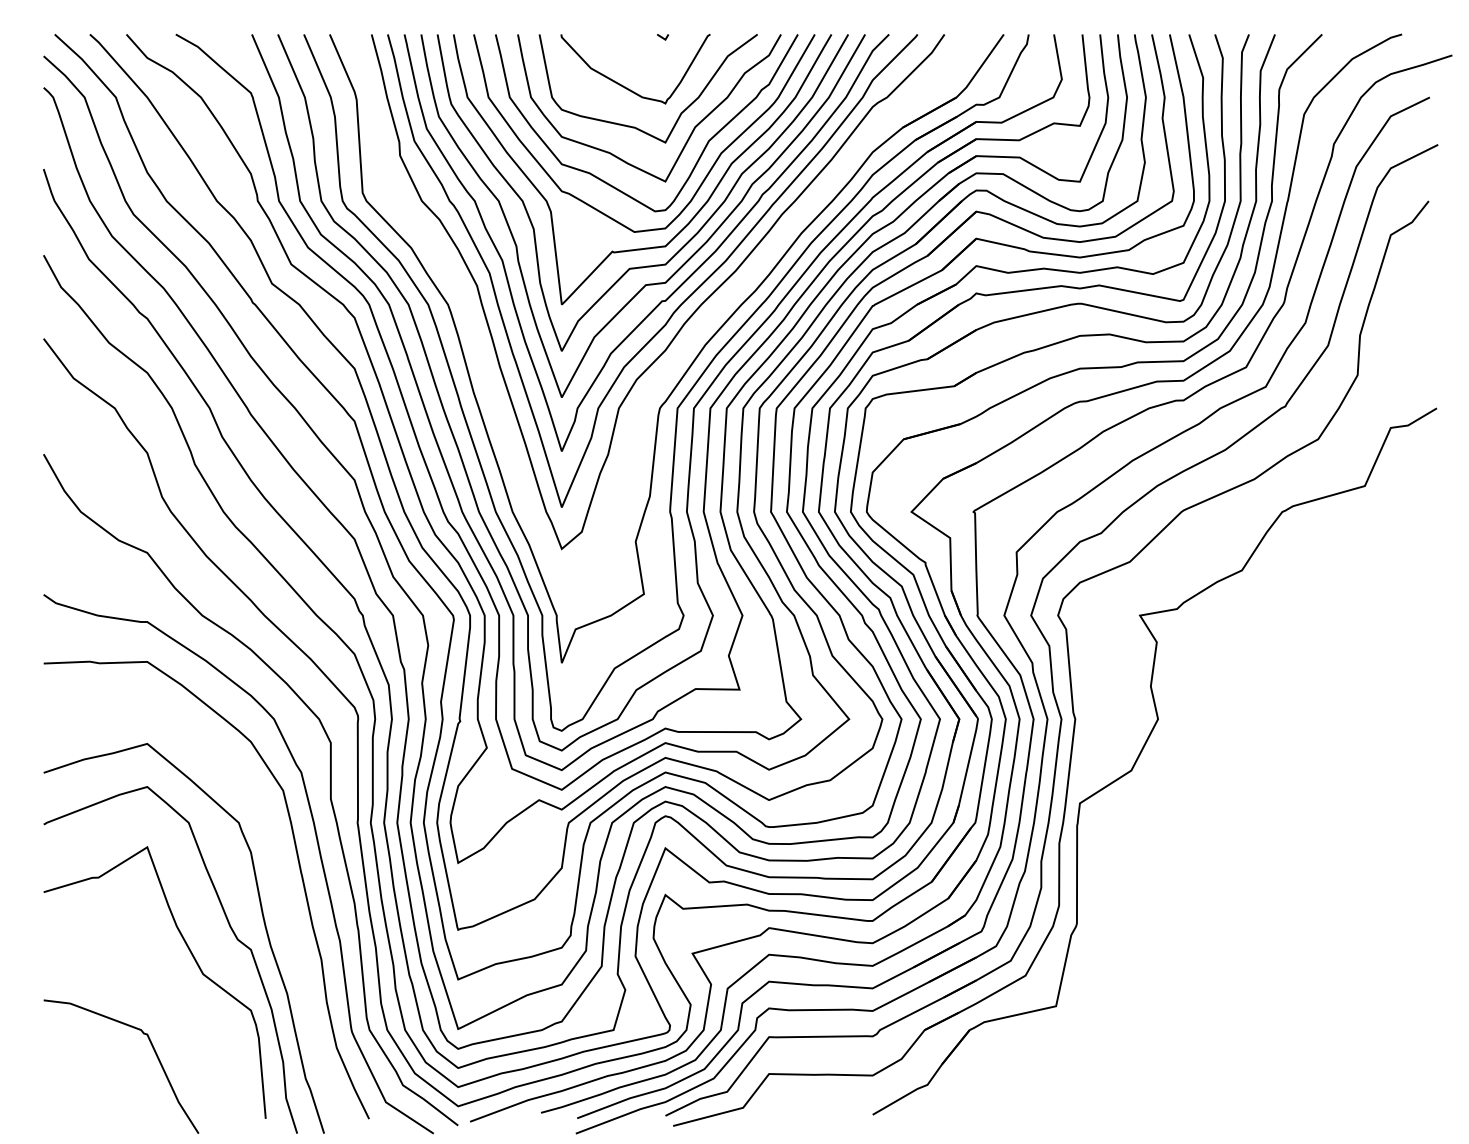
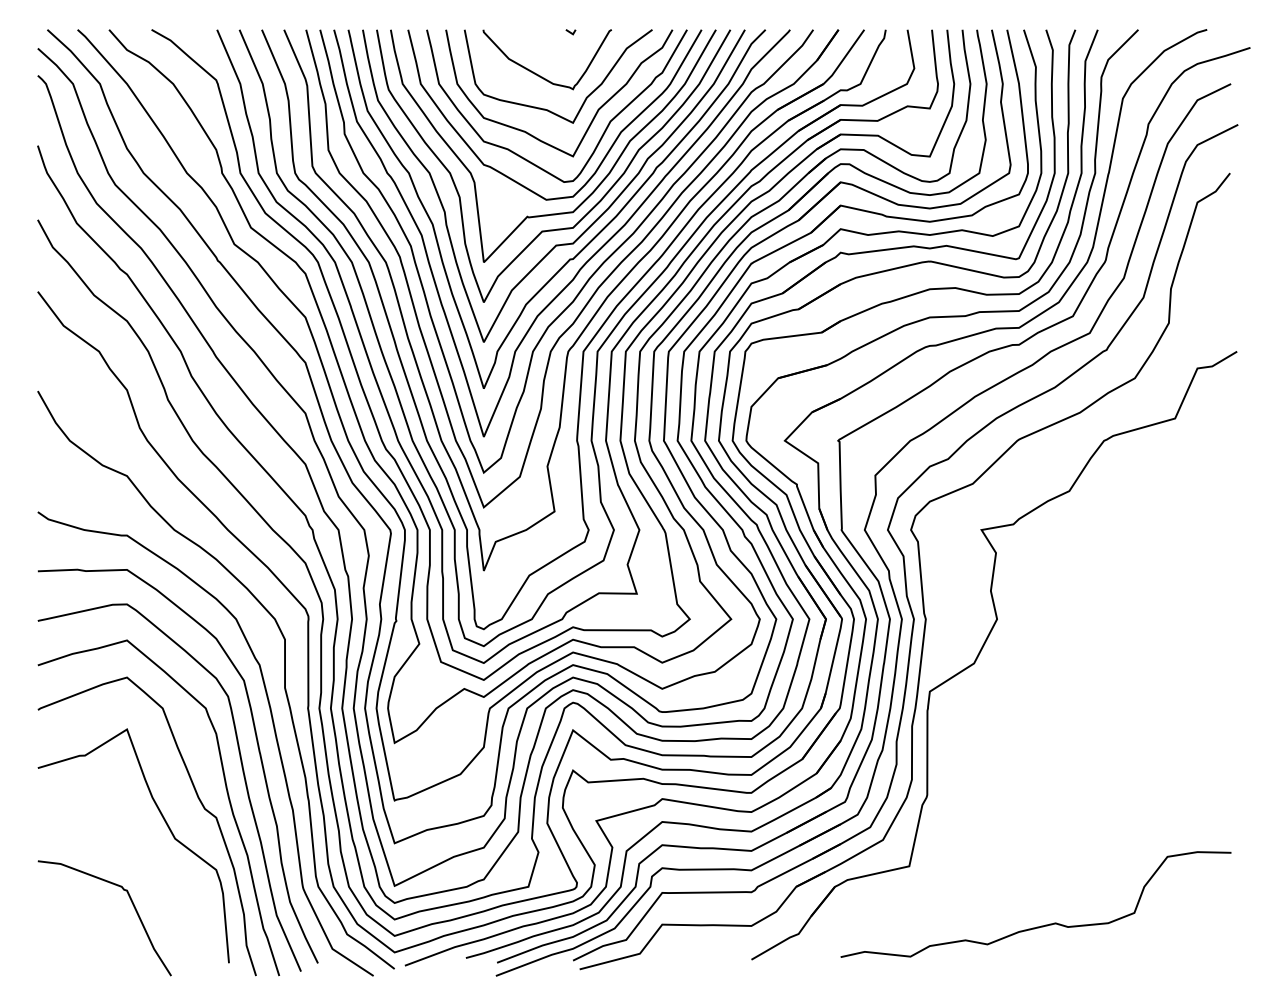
part: (692, 335) -> (596, 288), added
curve: (281, 896) -> (242, 771), added
curve: (1208, 1075) -> (1040, 925), added

